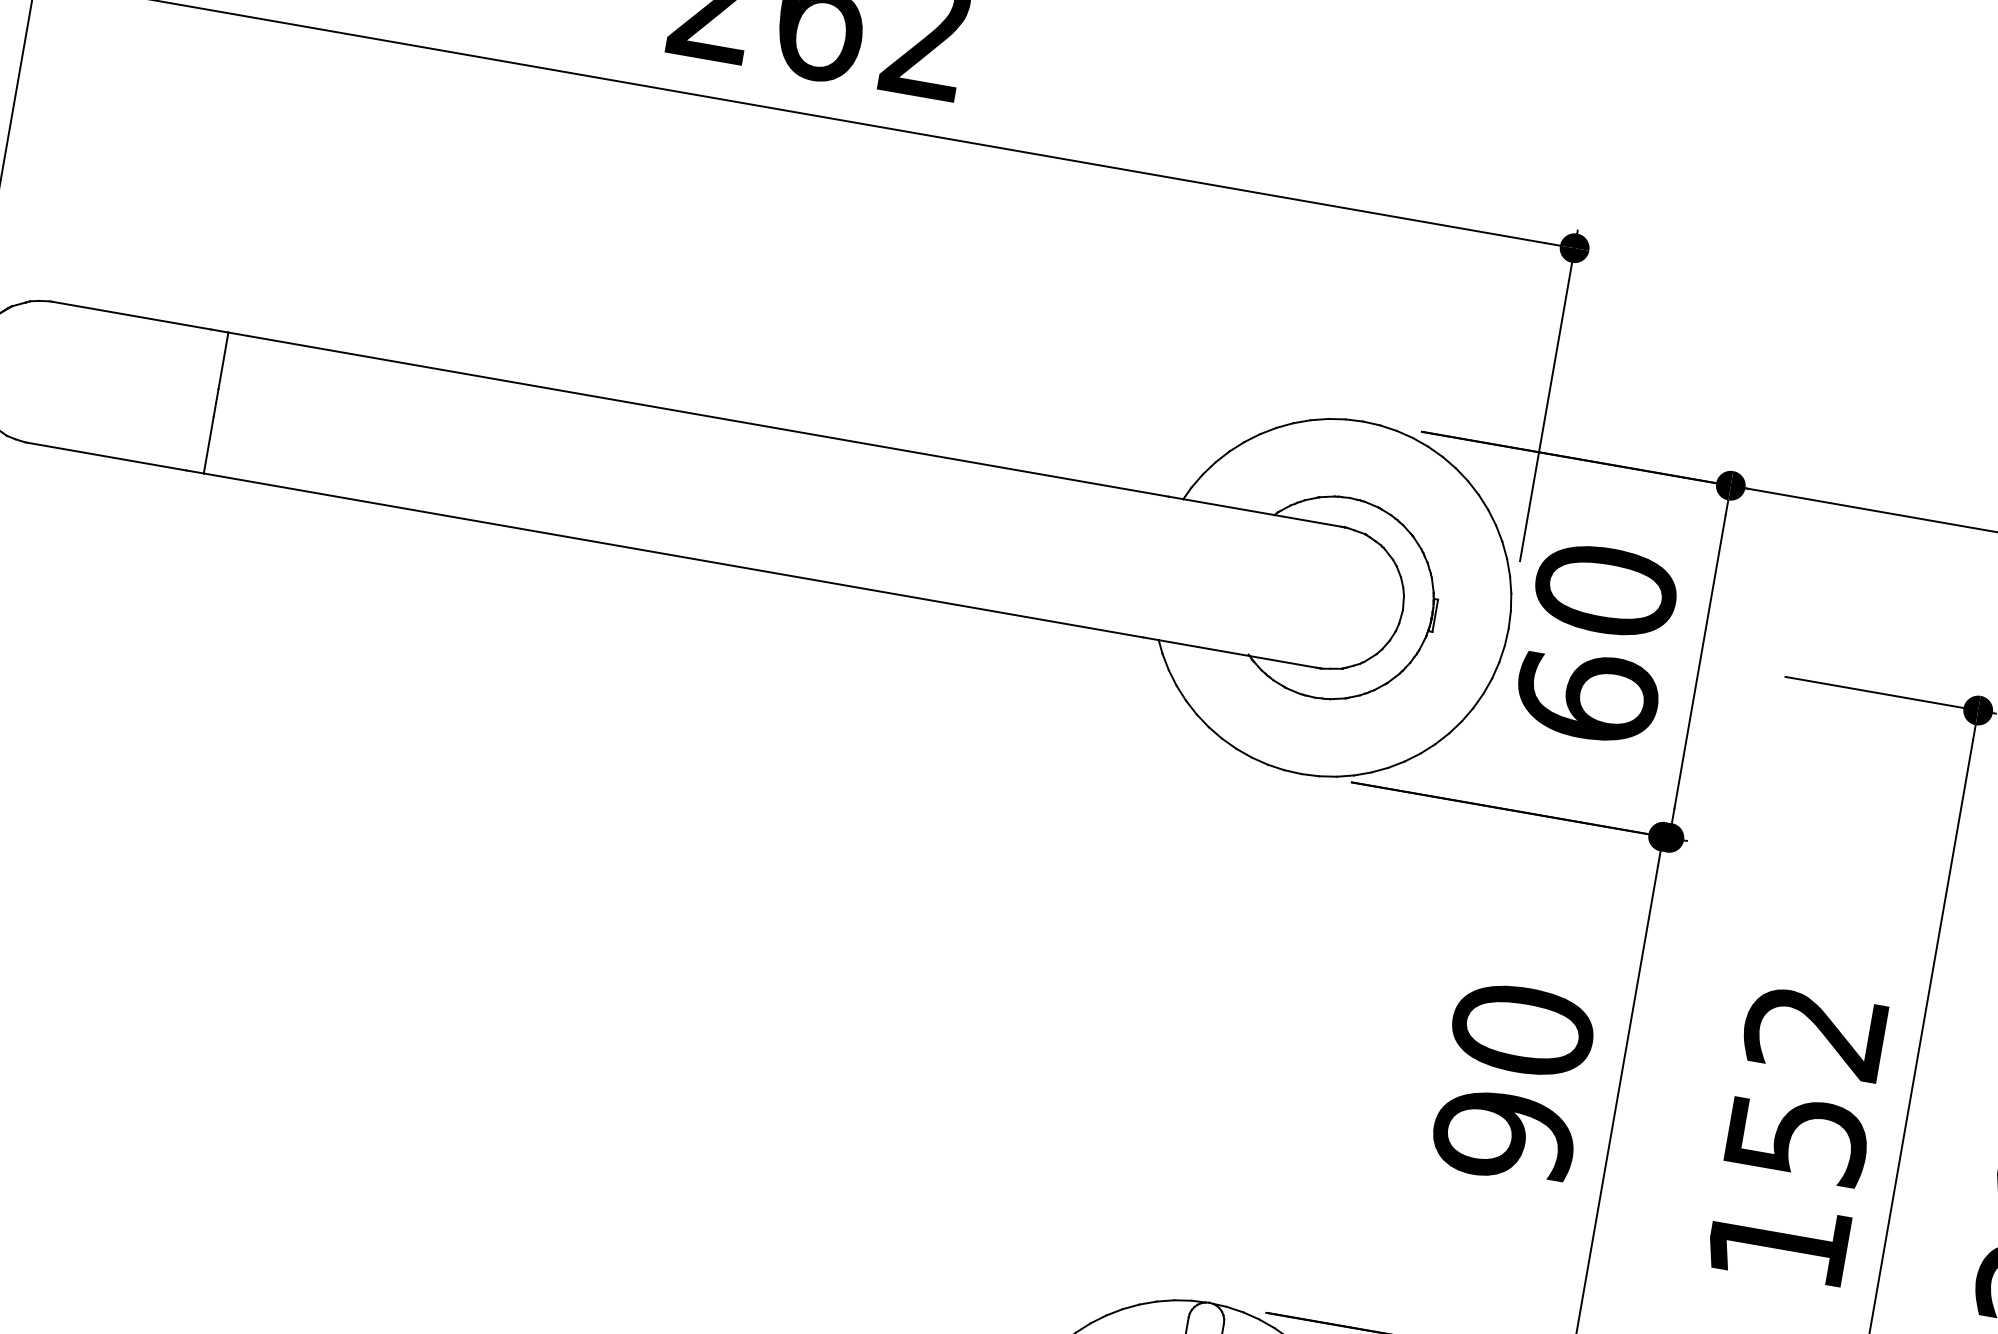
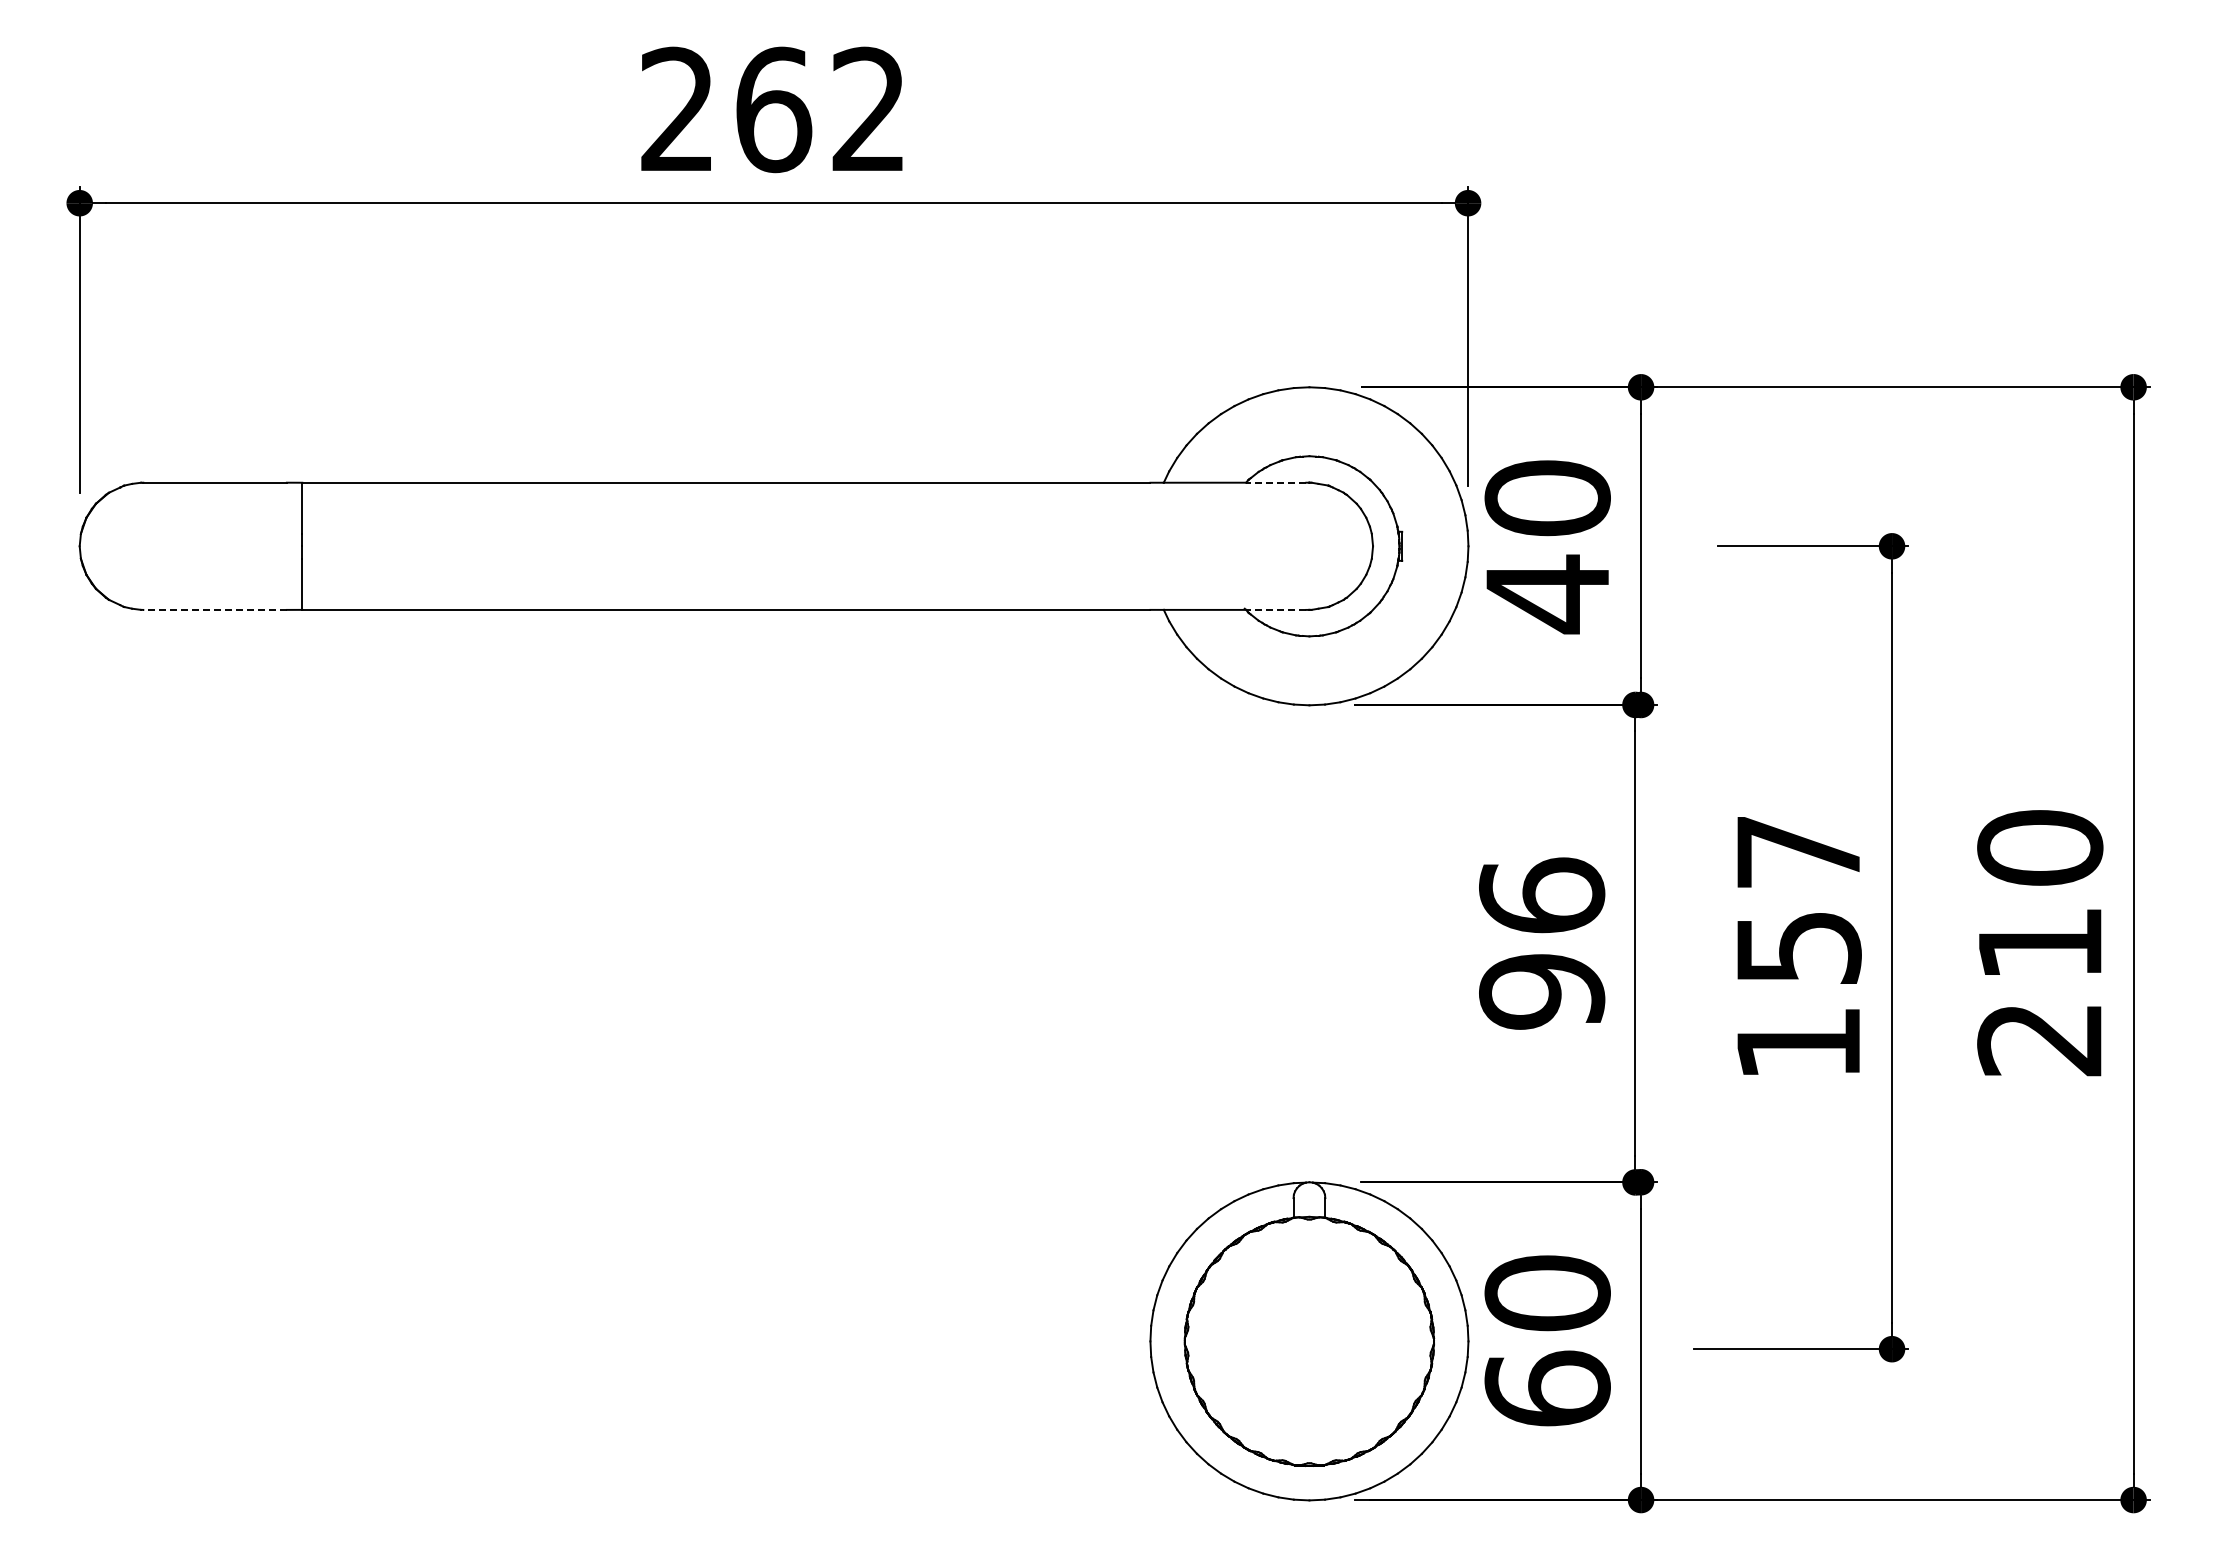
line: (107, 456) -> (215, 609), solid -> dashed
line: (1307, 520) -> (1275, 482), solid -> dashed
line: (1282, 661) -> (1275, 609), solid -> dashed
text: (1586, 697) -> (1547, 594), 60 -> 40
text: (1523, 1029) -> (1542, 895), 90 -> 96
text: (1814, 1031) -> (1797, 852), 152 -> 157

